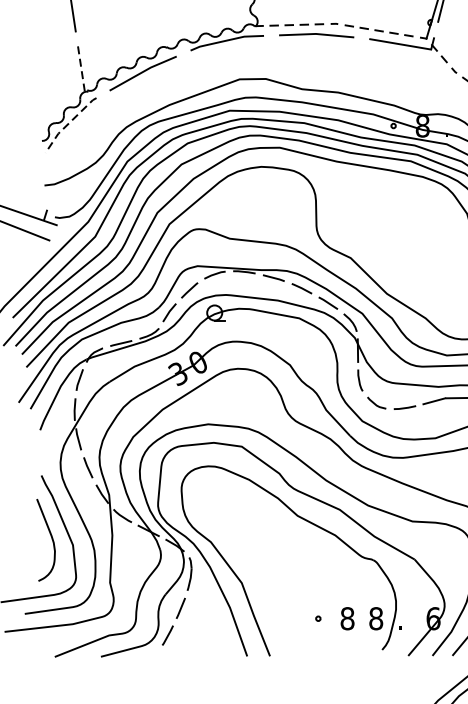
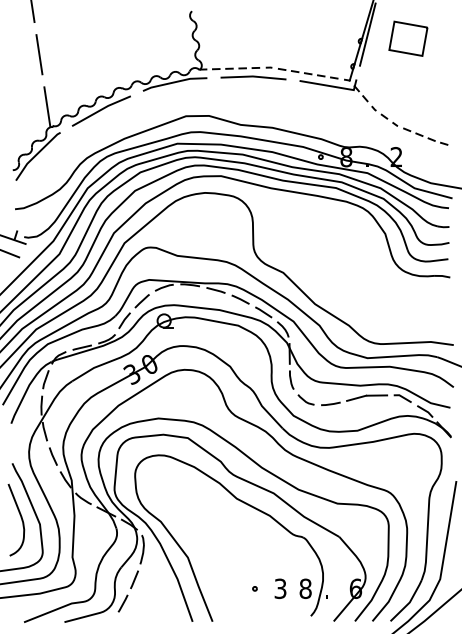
line: (81, 68) -> (47, 106), dashed -> solid
line: (69, 123) -> (36, 154), dashed -> solid
text: (347, 618) -> (280, 588), 8 -> 3

